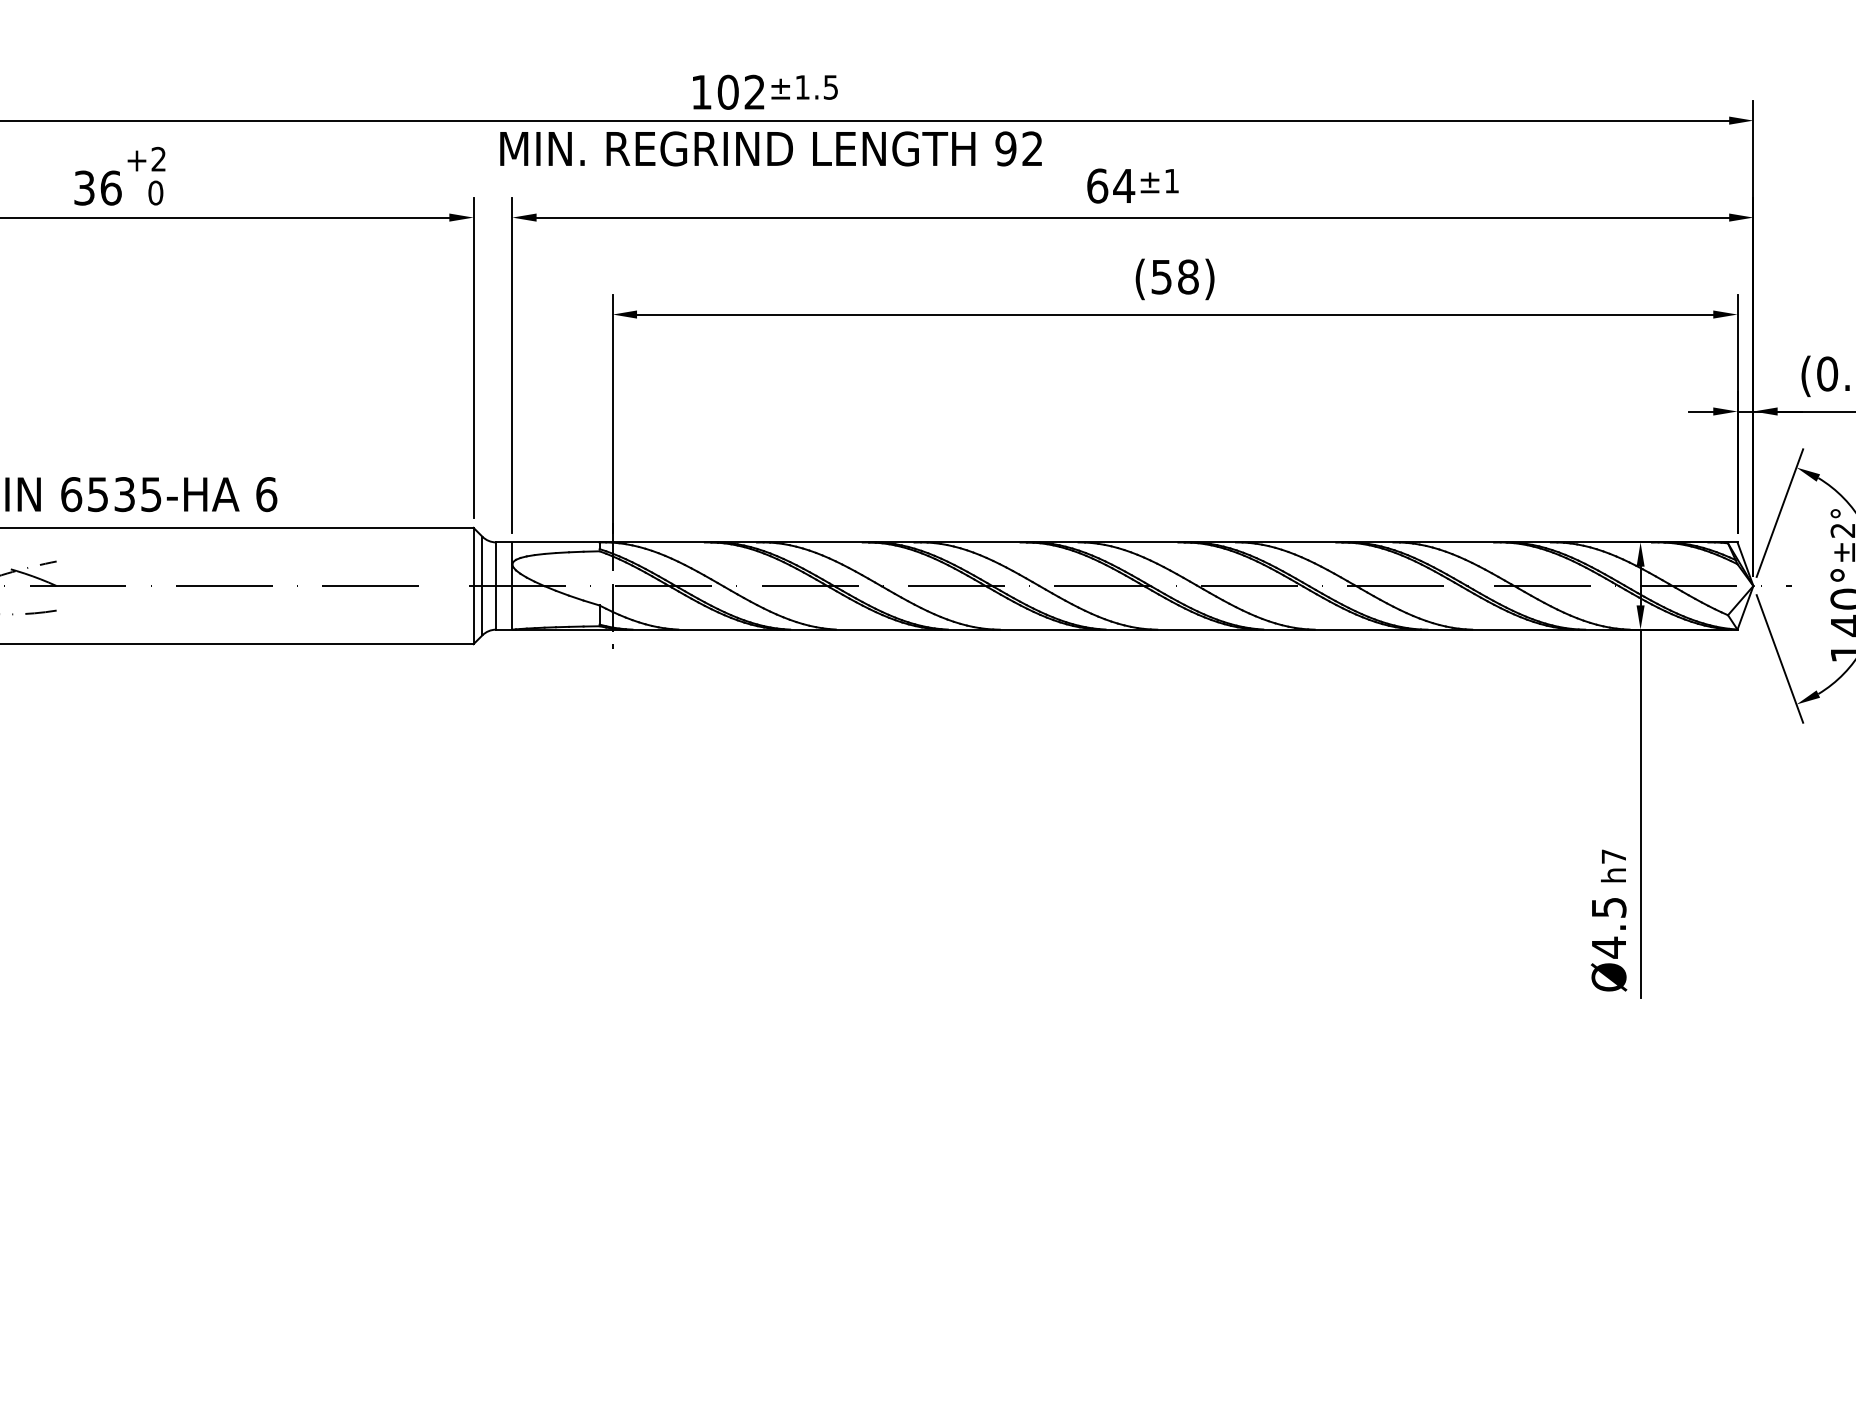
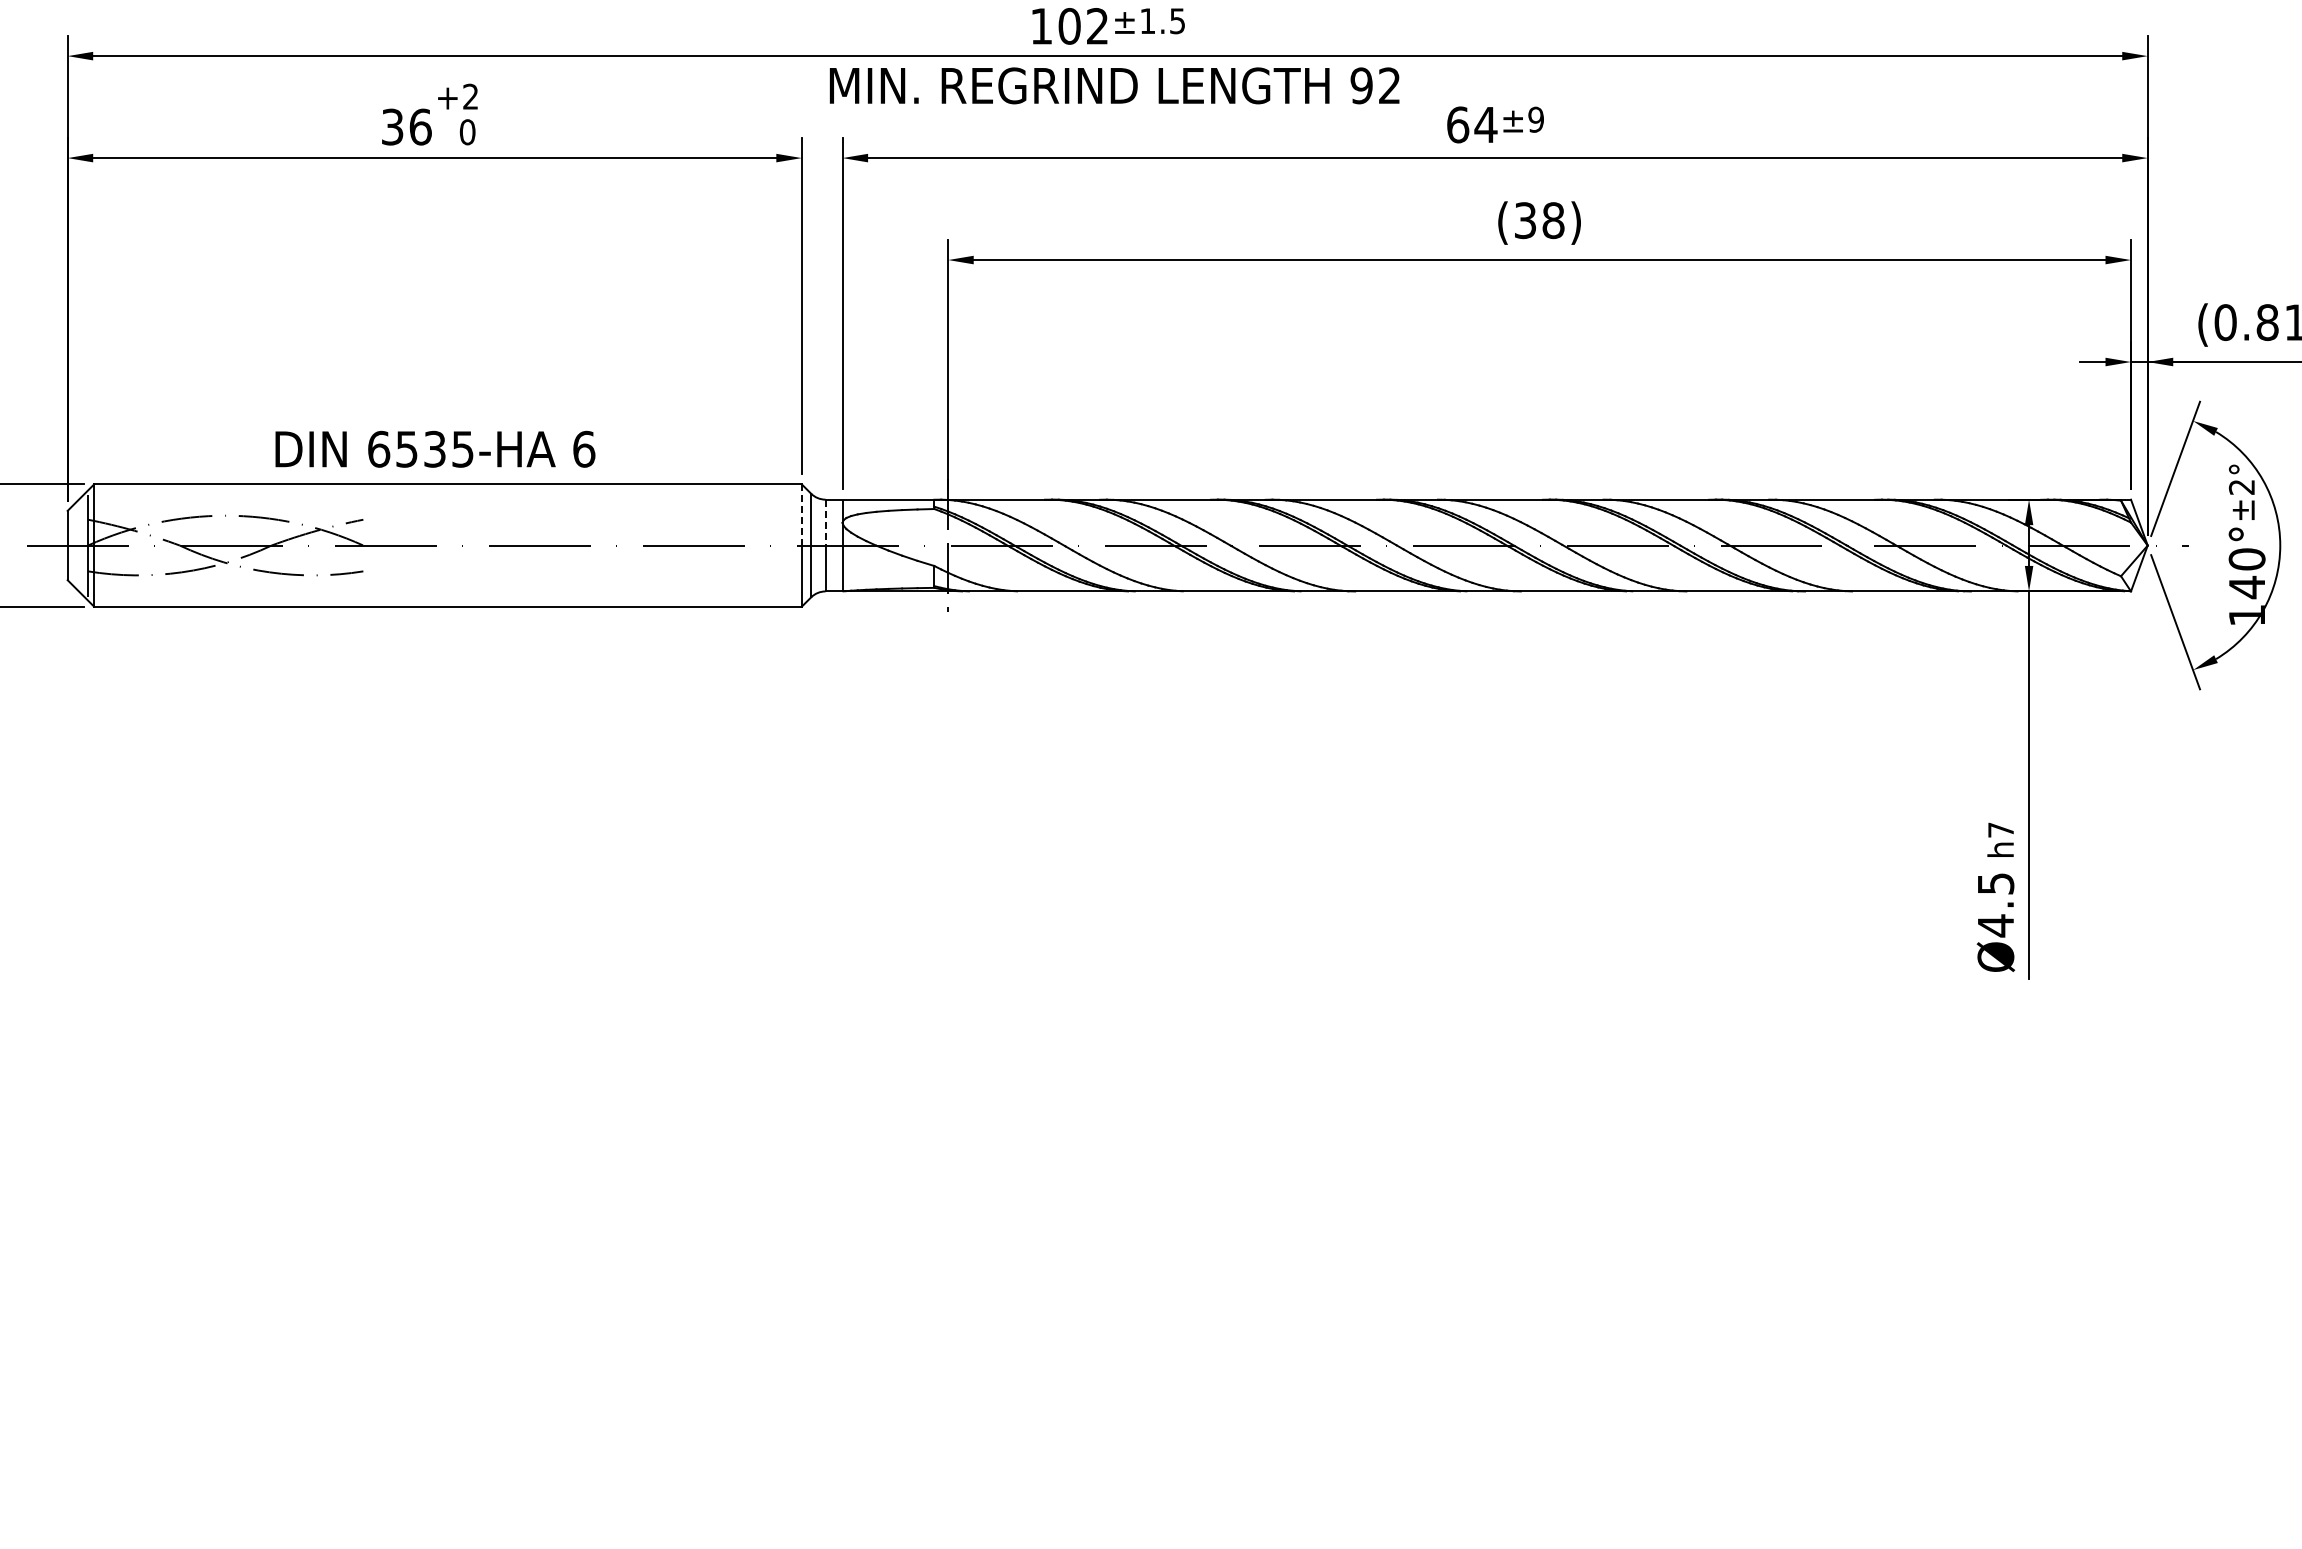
text: (1171, 180) -> (1535, 119), ±1 -> ±9
text: (1161, 276) -> (1525, 220), (58) -> (38)
line: (473, 556) -> (801, 514), solid -> dashed
line: (496, 564) -> (825, 522), solid -> dashed

